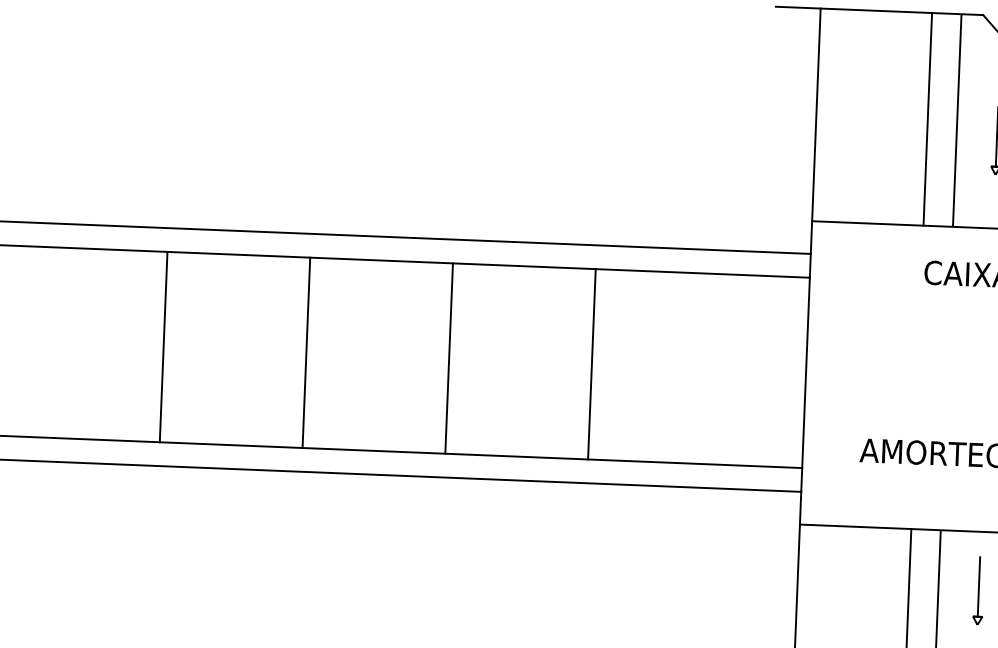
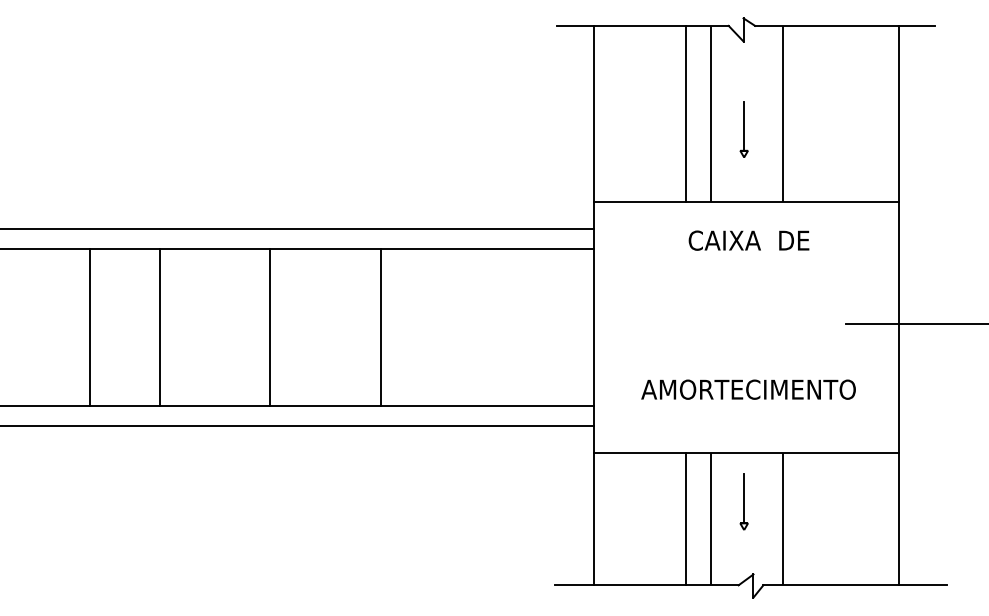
line: (163, 347) -> (90, 327), moved
line: (306, 352) -> (160, 327), moved
line: (448, 358) -> (269, 327), moved
line: (591, 364) -> (380, 327), moved

